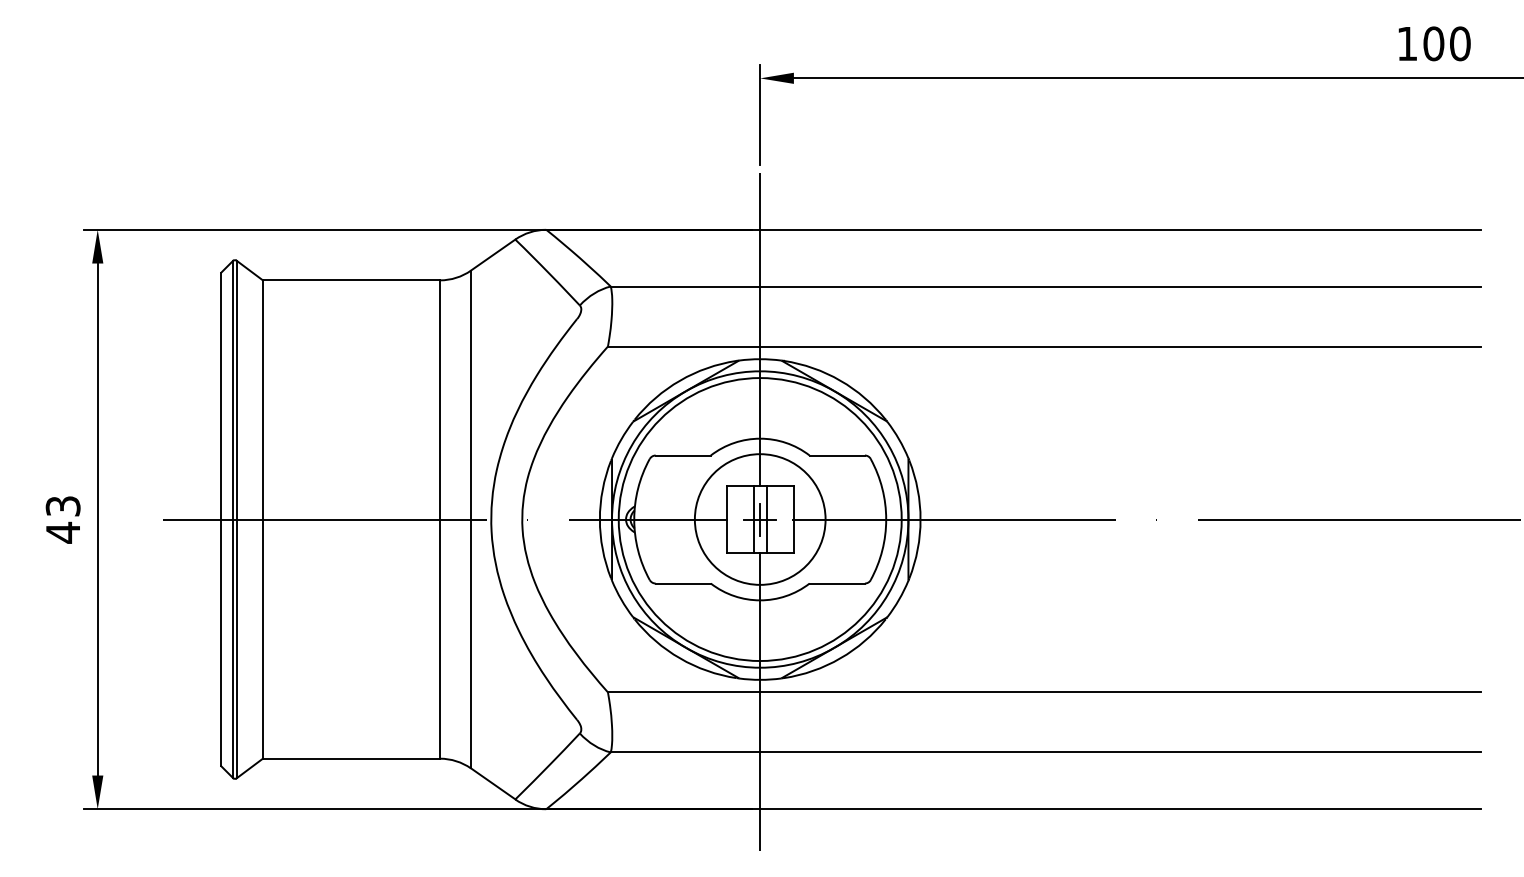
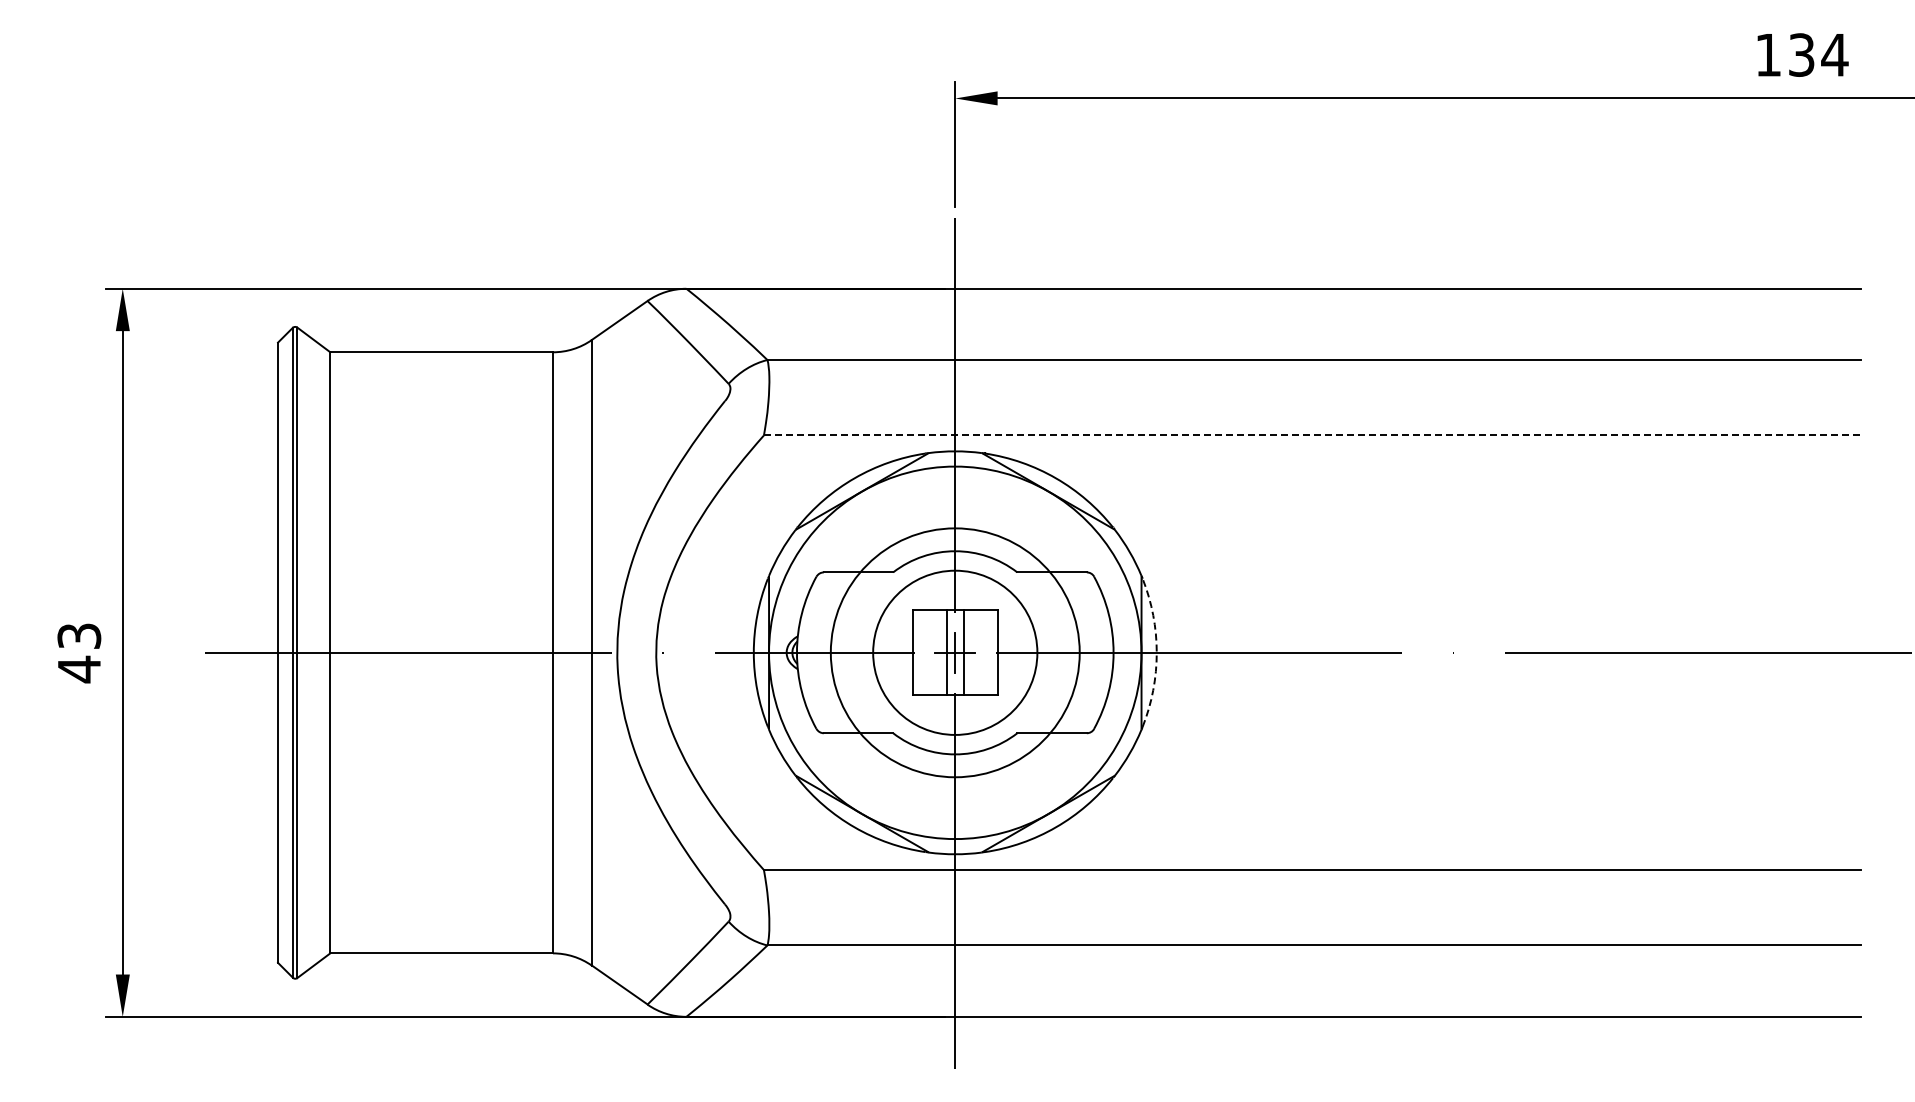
text: (1447, 43) -> (1818, 54), 100 -> 134
line: (1044, 346) -> (1312, 435), solid -> dashed
circle: (760, 519) -> (955, 652), size x0.7
arc: (920, 519) -> (1156, 652), solid -> dashed

